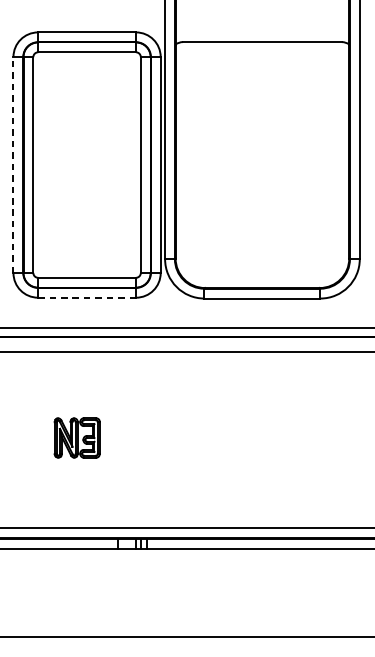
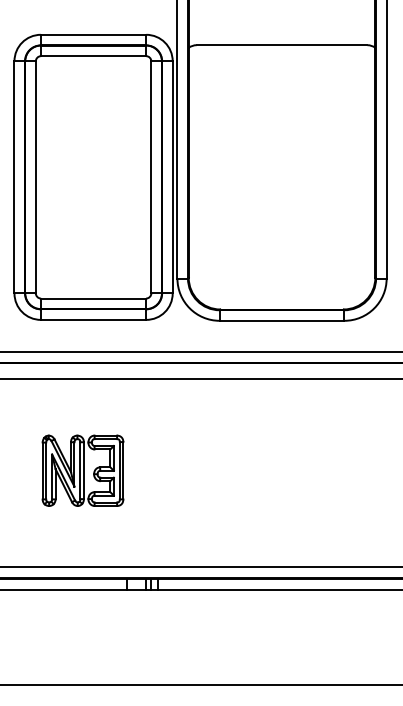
line: (13, 164) -> (14, 176), dashed -> solid
line: (87, 297) -> (93, 319), dashed -> solid
part: (76, 437) -> (82, 470), size x1.67

